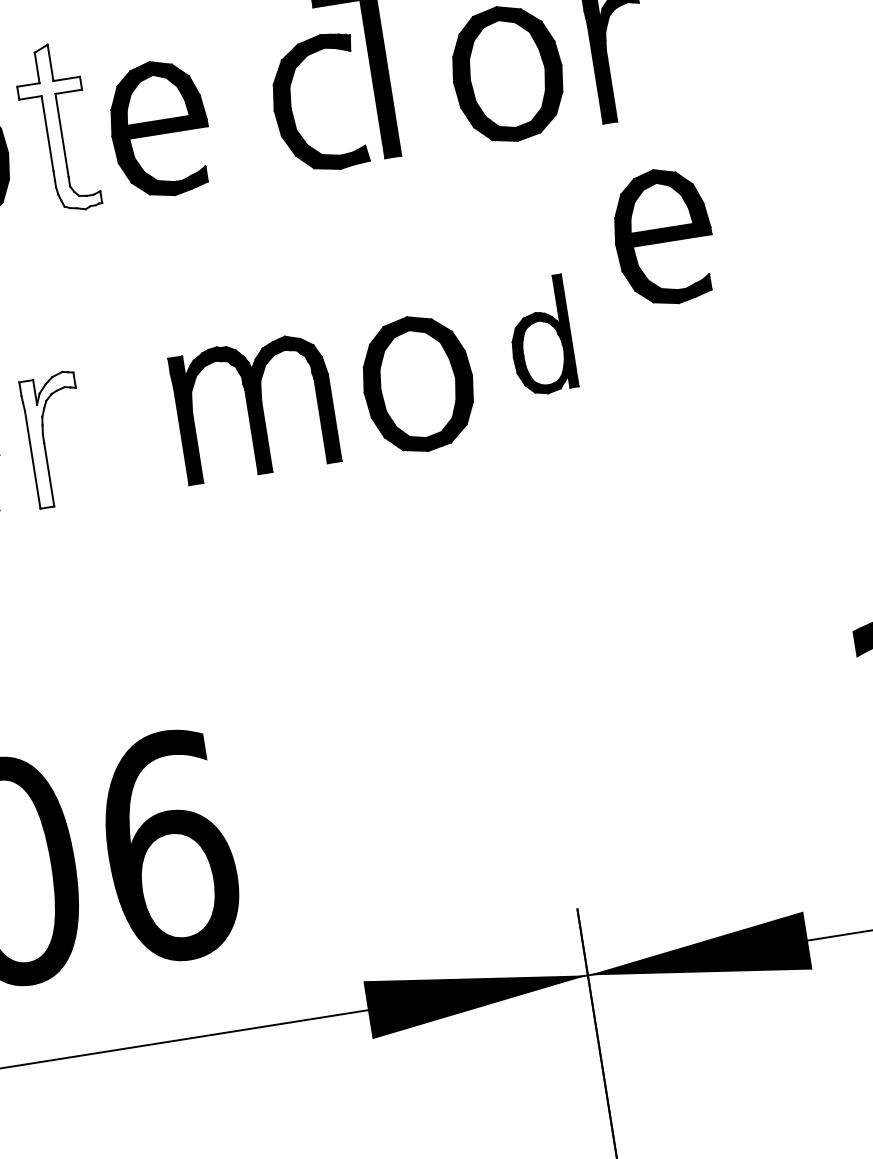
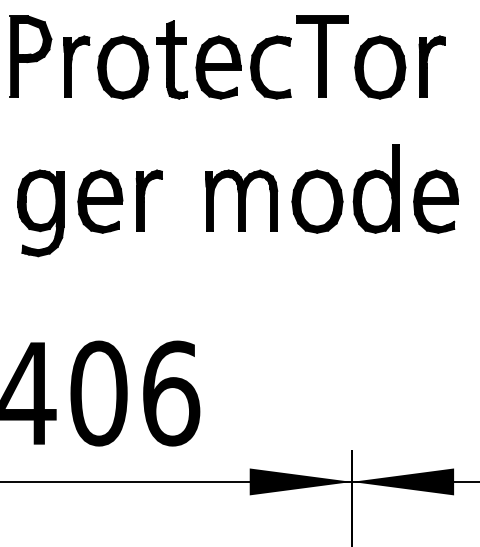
part: (292, 107) -> (259, 67), moved
fill: (57, 127) -> (172, 59), added
part: (664, 236) -> (436, 201), moved
part: (538, 335) -> (375, 188), size x1.67
fill: (56, 438) -> (149, 200), added

